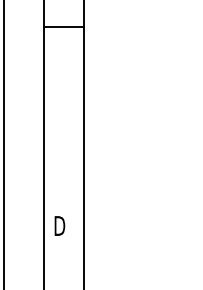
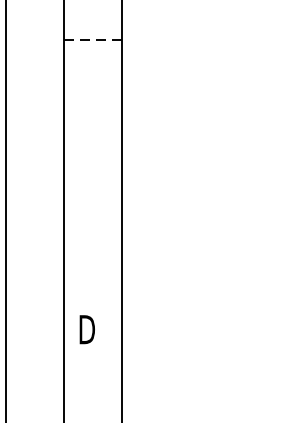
line: (63, 27) -> (92, 40), solid -> dashed

